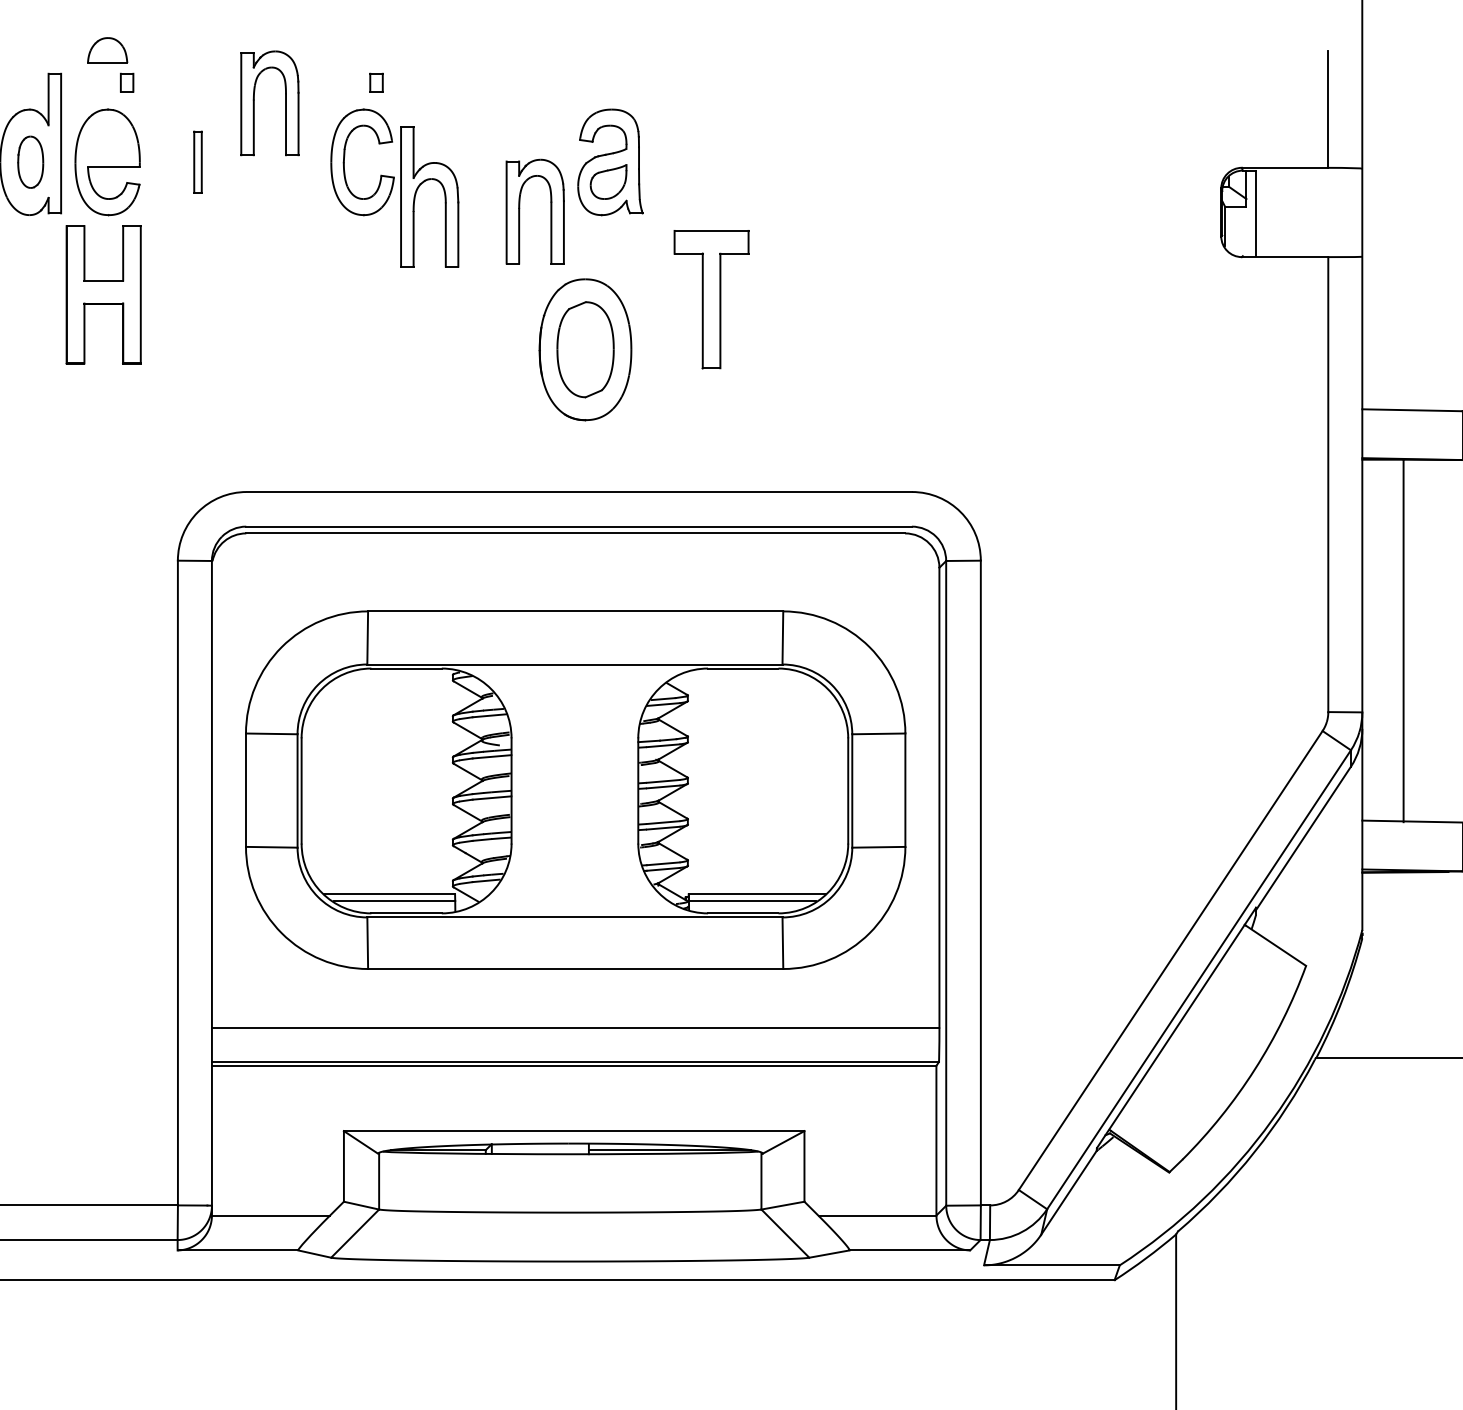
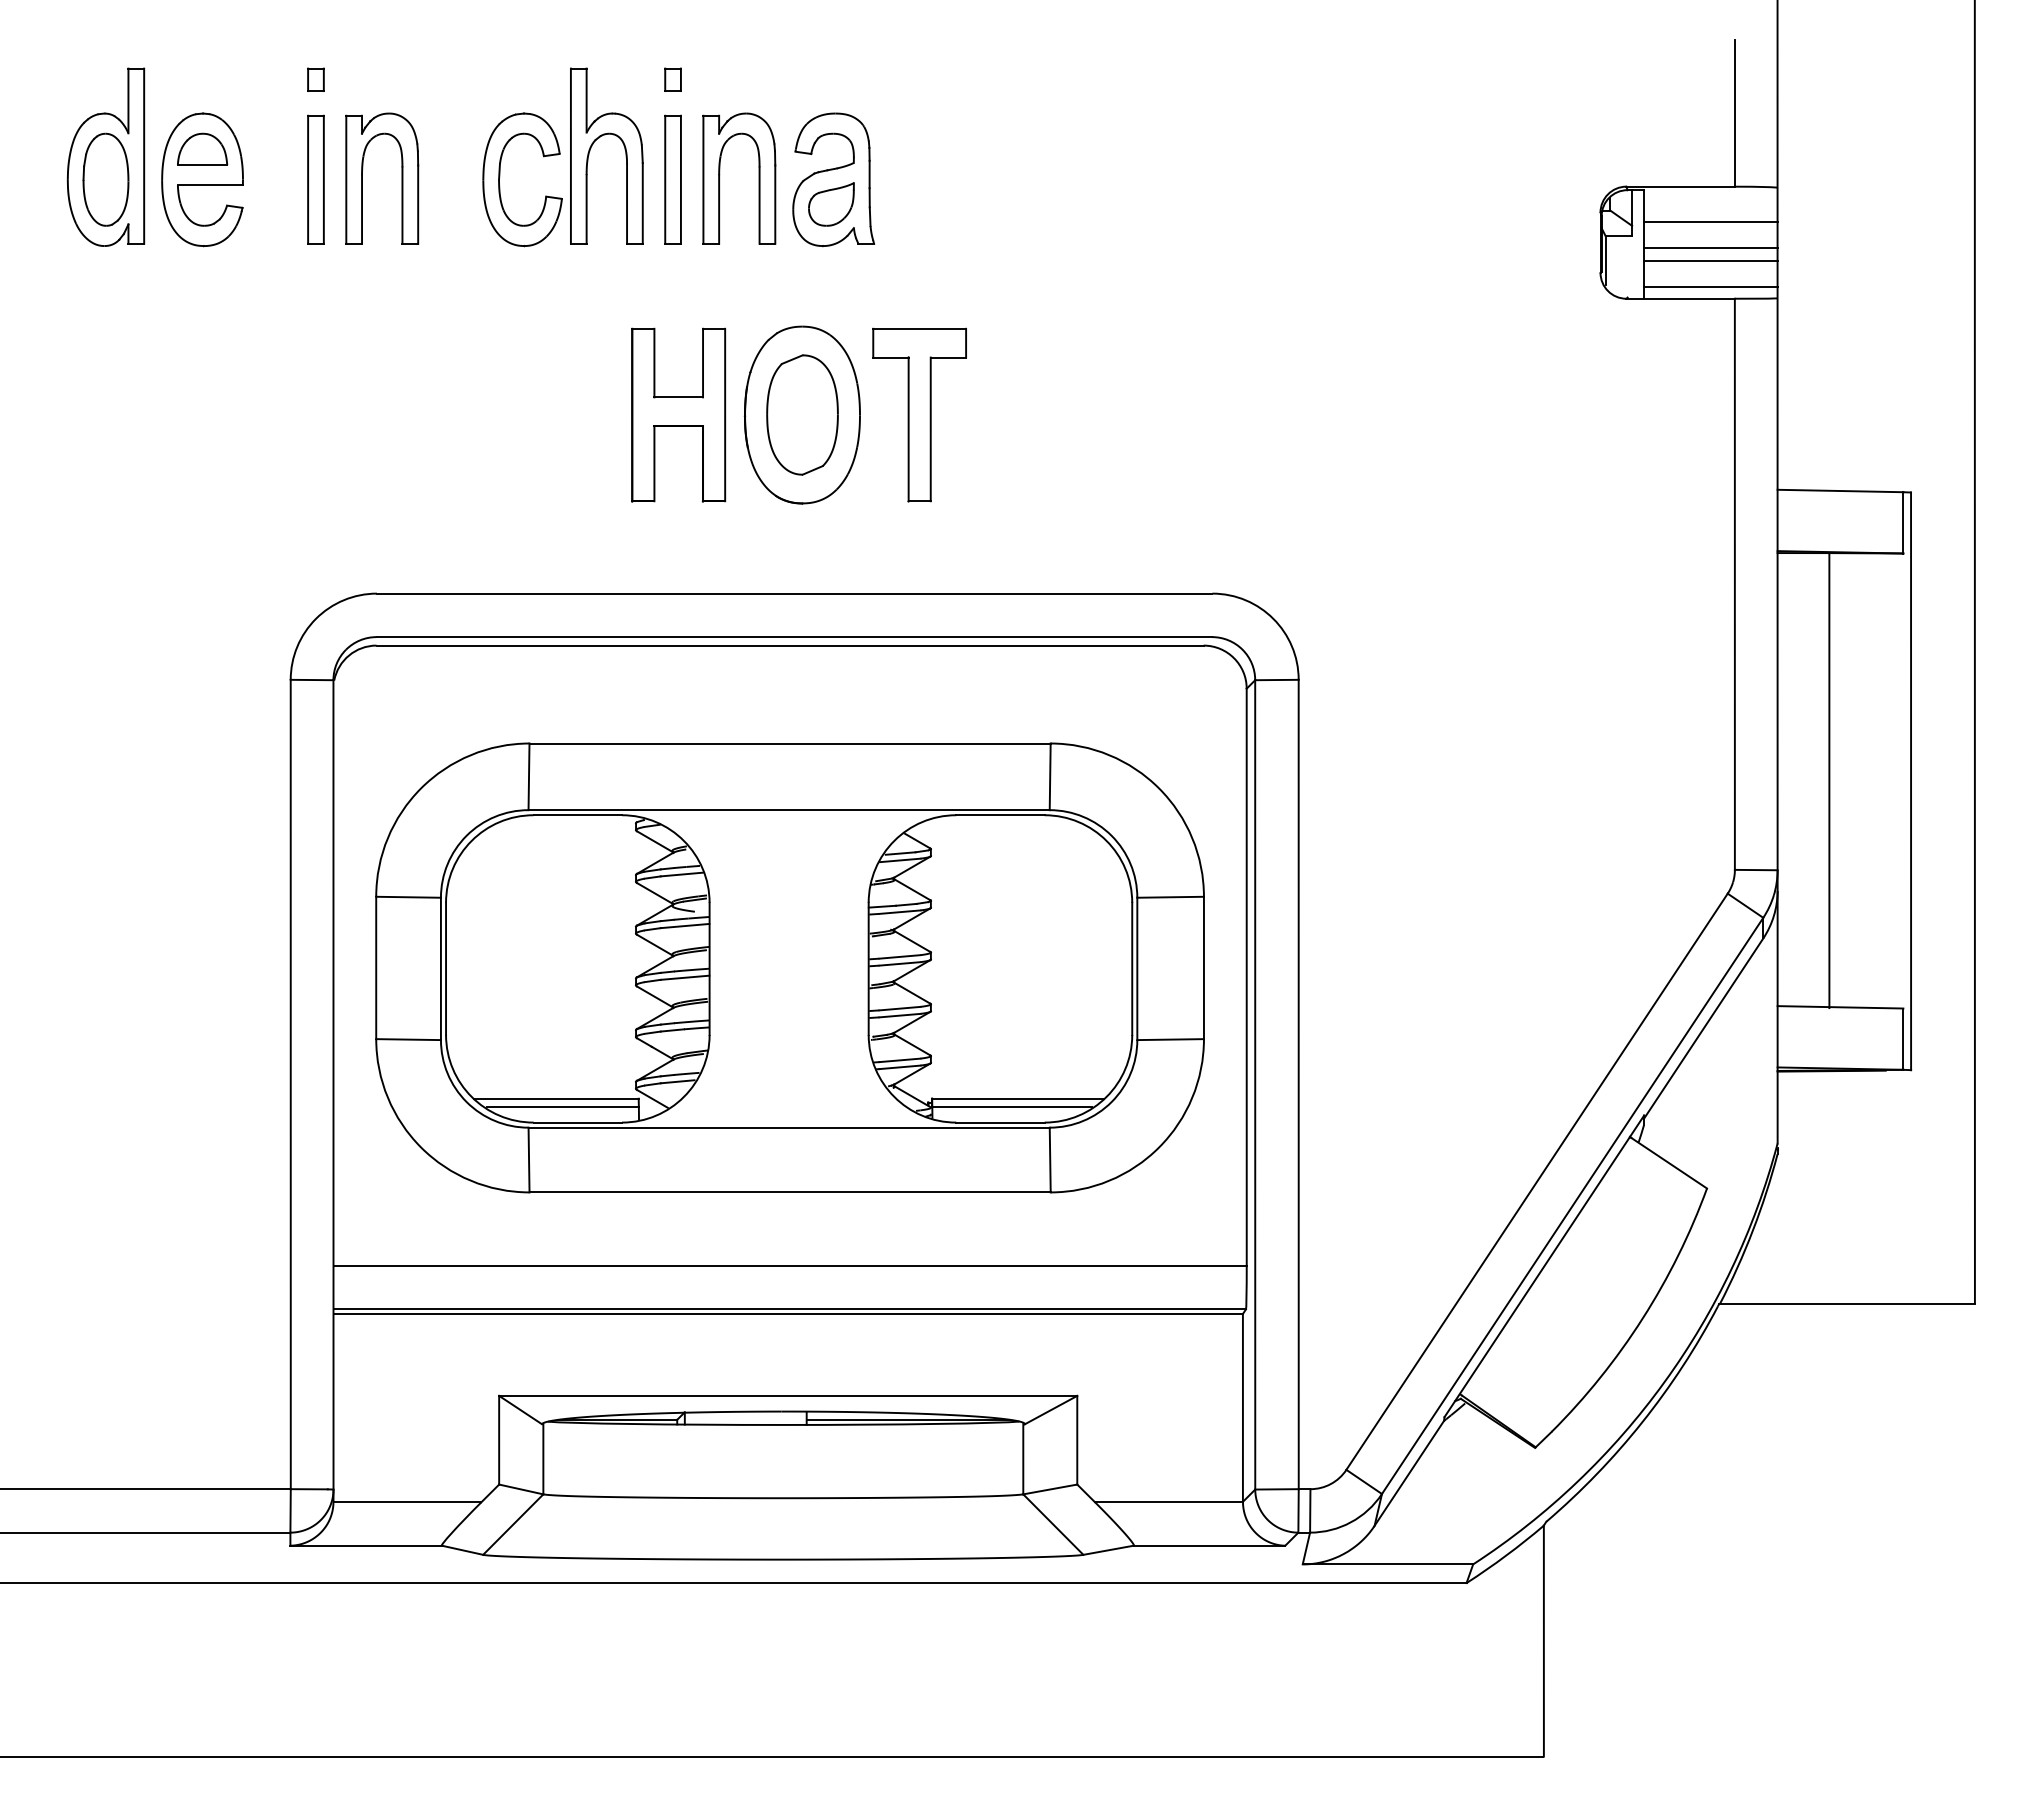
part: (107, 49) -> (202, 148), moved
part: (126, 82) -> (315, 79), moved
part: (376, 82) -> (672, 79), moved
part: (285, 103) -> (401, 178), moved
part: (30, 162) -> (105, 179), size x1.43
part: (197, 162) -> (315, 179), size x1.67
part: (482, 162) -> (672, 179), added
part: (416, 193) -> (590, 151), moved
line: (1308, 196) -> (1710, 222), added
part: (550, 211) -> (758, 178), moved
line: (1308, 217) -> (1710, 248), added
line: (1308, 227) -> (1710, 261), added
line: (1308, 247) -> (1710, 286), added
part: (103, 294) -> (678, 414), moved
part: (711, 299) -> (919, 414), moved

